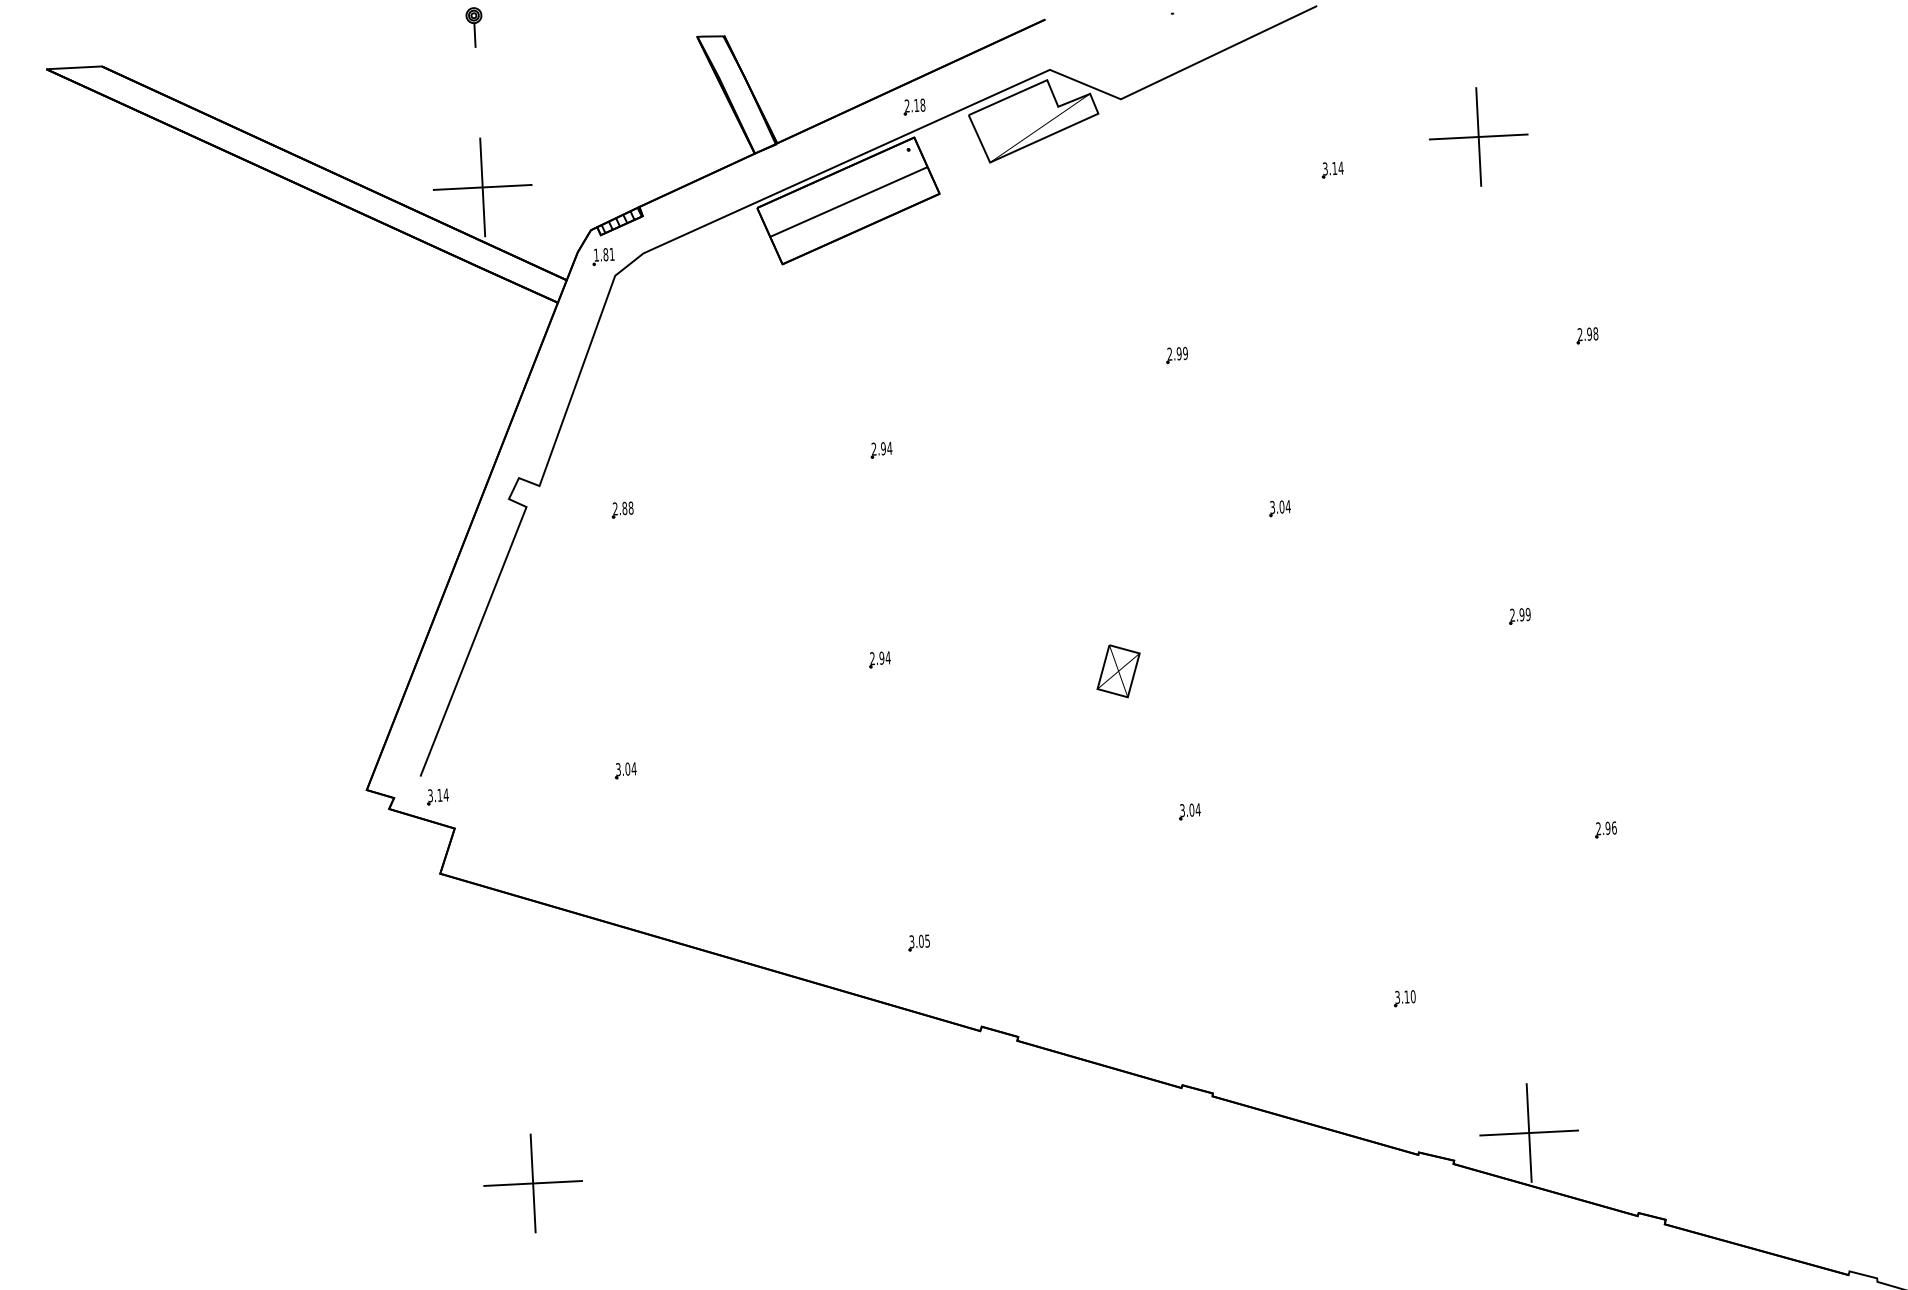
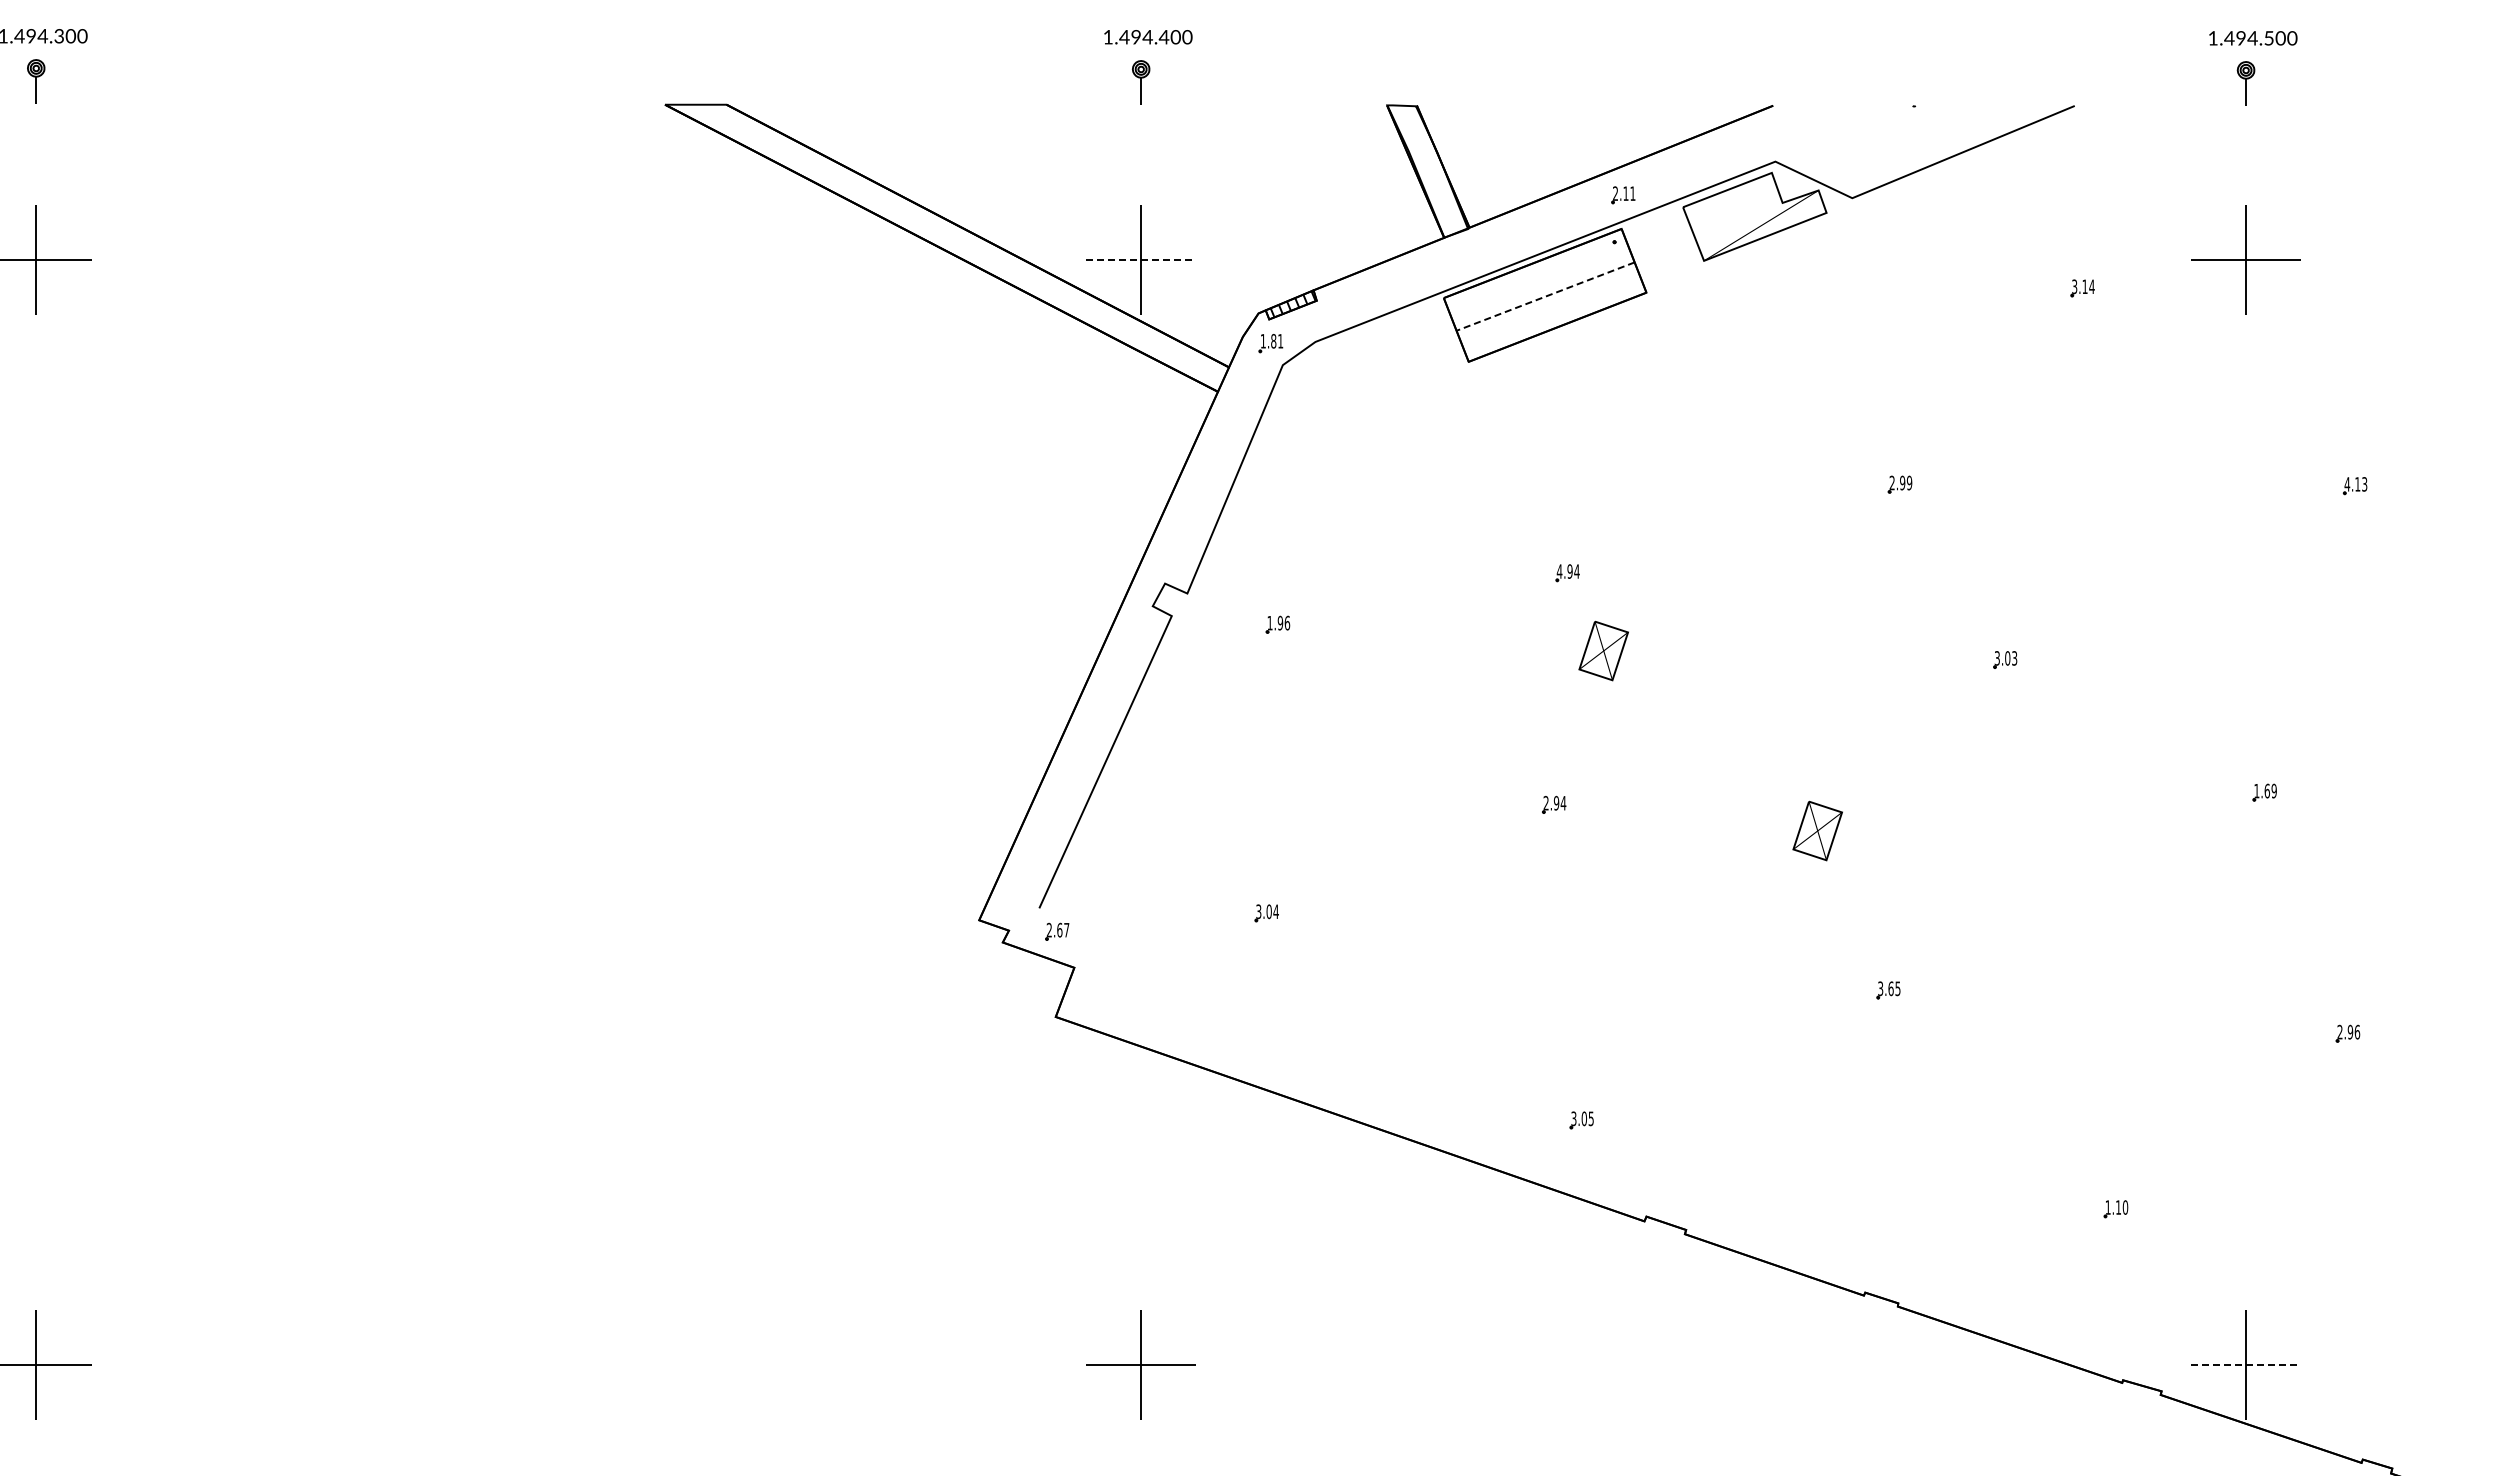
text: (922, 105) -> (1632, 193), 2.18 -> 2.11
line: (482, 187) -> (1141, 259), solid -> dashed
line: (848, 201) -> (1545, 296), solid -> dashed
text: (1587, 334) -> (2355, 484), 2.98 -> 4.13
text: (873, 449) -> (1559, 571), 2.94 -> 4.94
text: (1288, 506) -> (2014, 658), 3.04 -> 3.03
text: (623, 507) -> (1278, 622), 2.88 -> 1.96
part: (917, 518) -> (1603, 650), added
text: (1516, 614) -> (2261, 790), 2.99 -> 1.69
text: (437, 794) -> (1057, 929), 3.14 -> 2.67
text: (1195, 809) -> (1894, 988), 3.04 -> 3.65
text: (1397, 997) -> (2107, 1207), 3.10 -> 1.10
line: (1529, 1132) -> (2246, 1364), solid -> dashed

